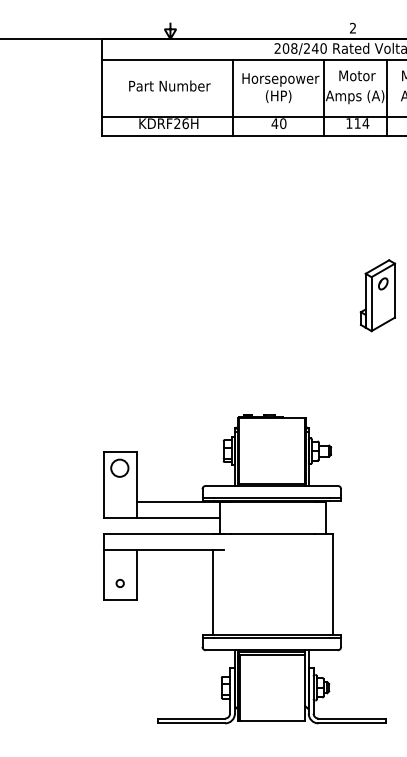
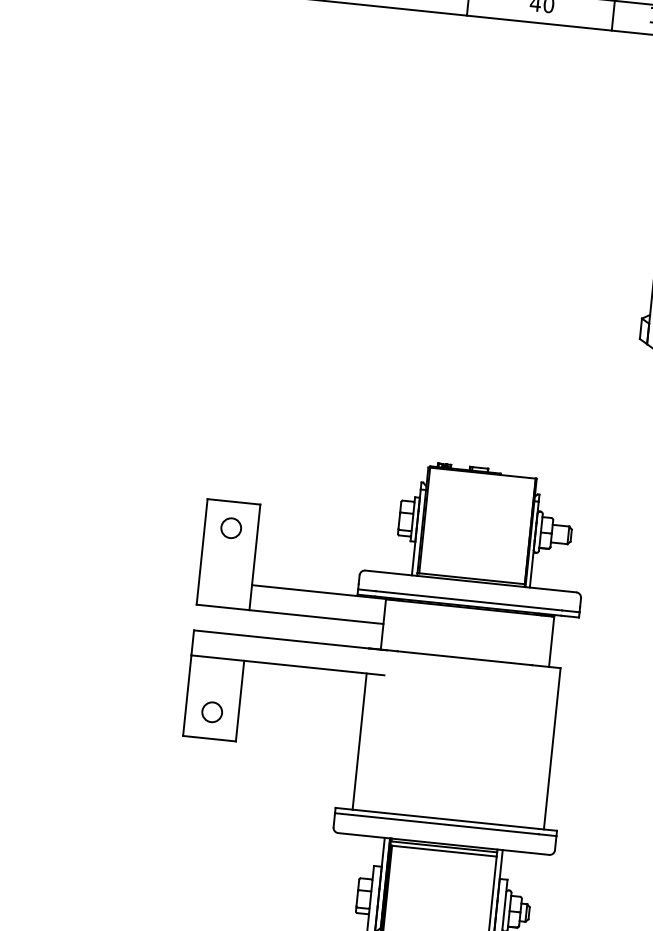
circle: (120, 468) -> (231, 528), size x0.71
circle: (120, 583) -> (212, 712), size x1.67

